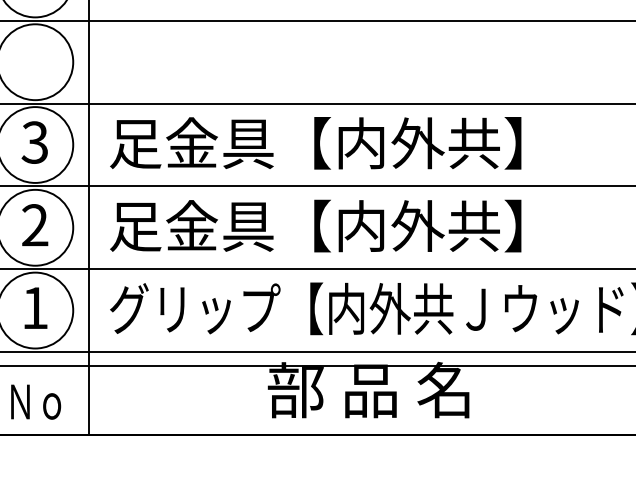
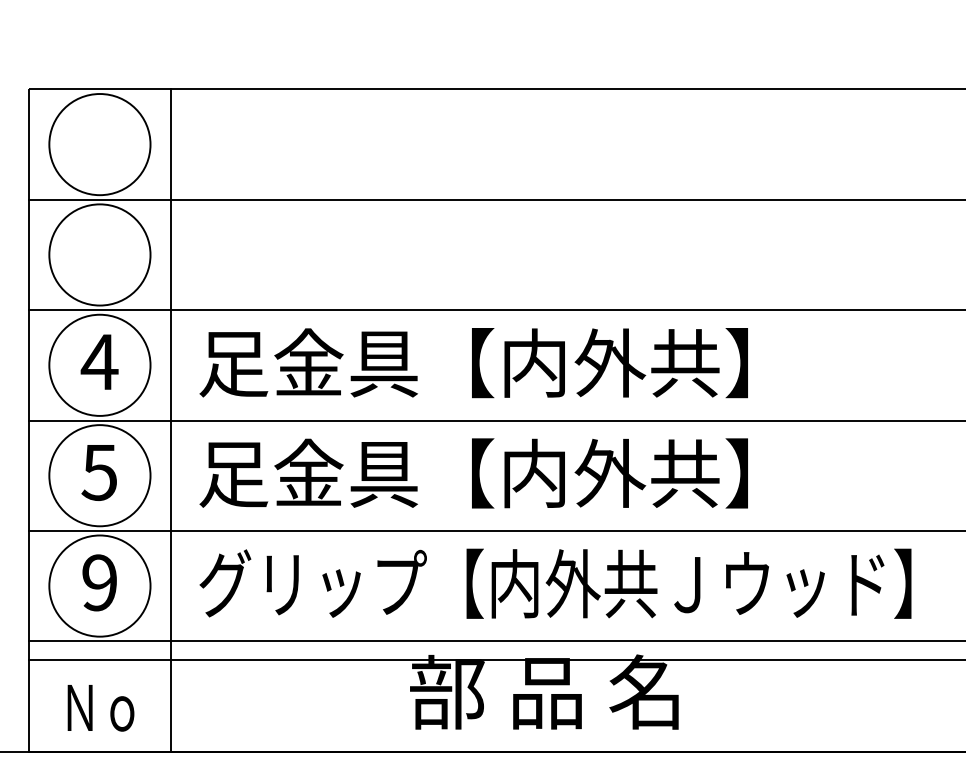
text: (34, 142) -> (99, 361), 3 -> 4
text: (34, 225) -> (99, 472), 2 -> 5
text: (34, 307) -> (99, 582), 1 -> 9

